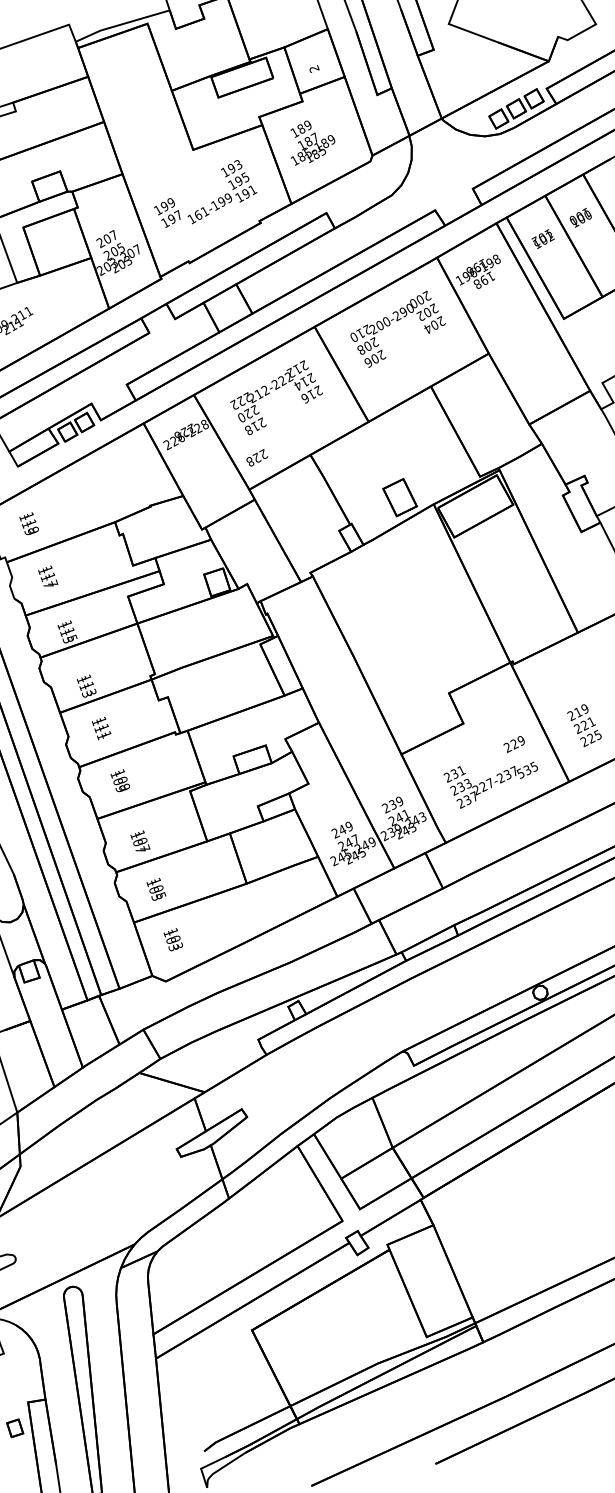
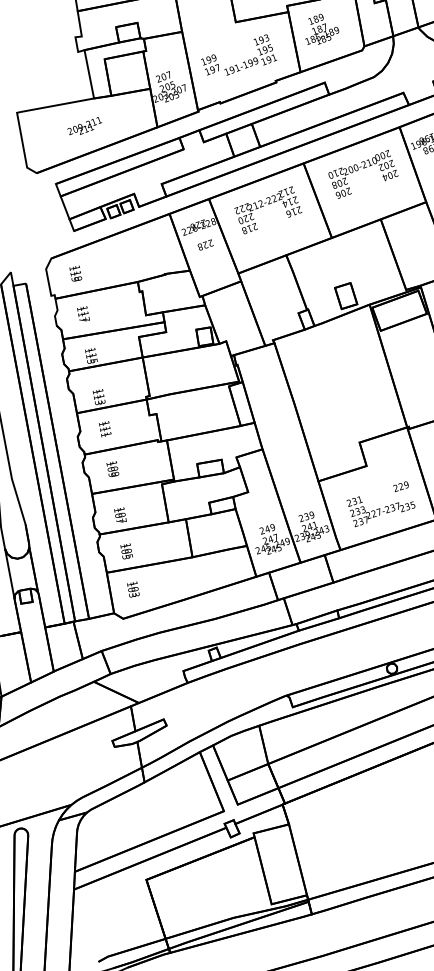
text: (198, 215) -> (232, 70), 161-199 -> 191-199
text: (403, 311) -> (369, 162), 200-290 -> 200-210
text: (257, 457) -> (206, 244), moved
text: (520, 773) -> (402, 508), 535 -> 235

